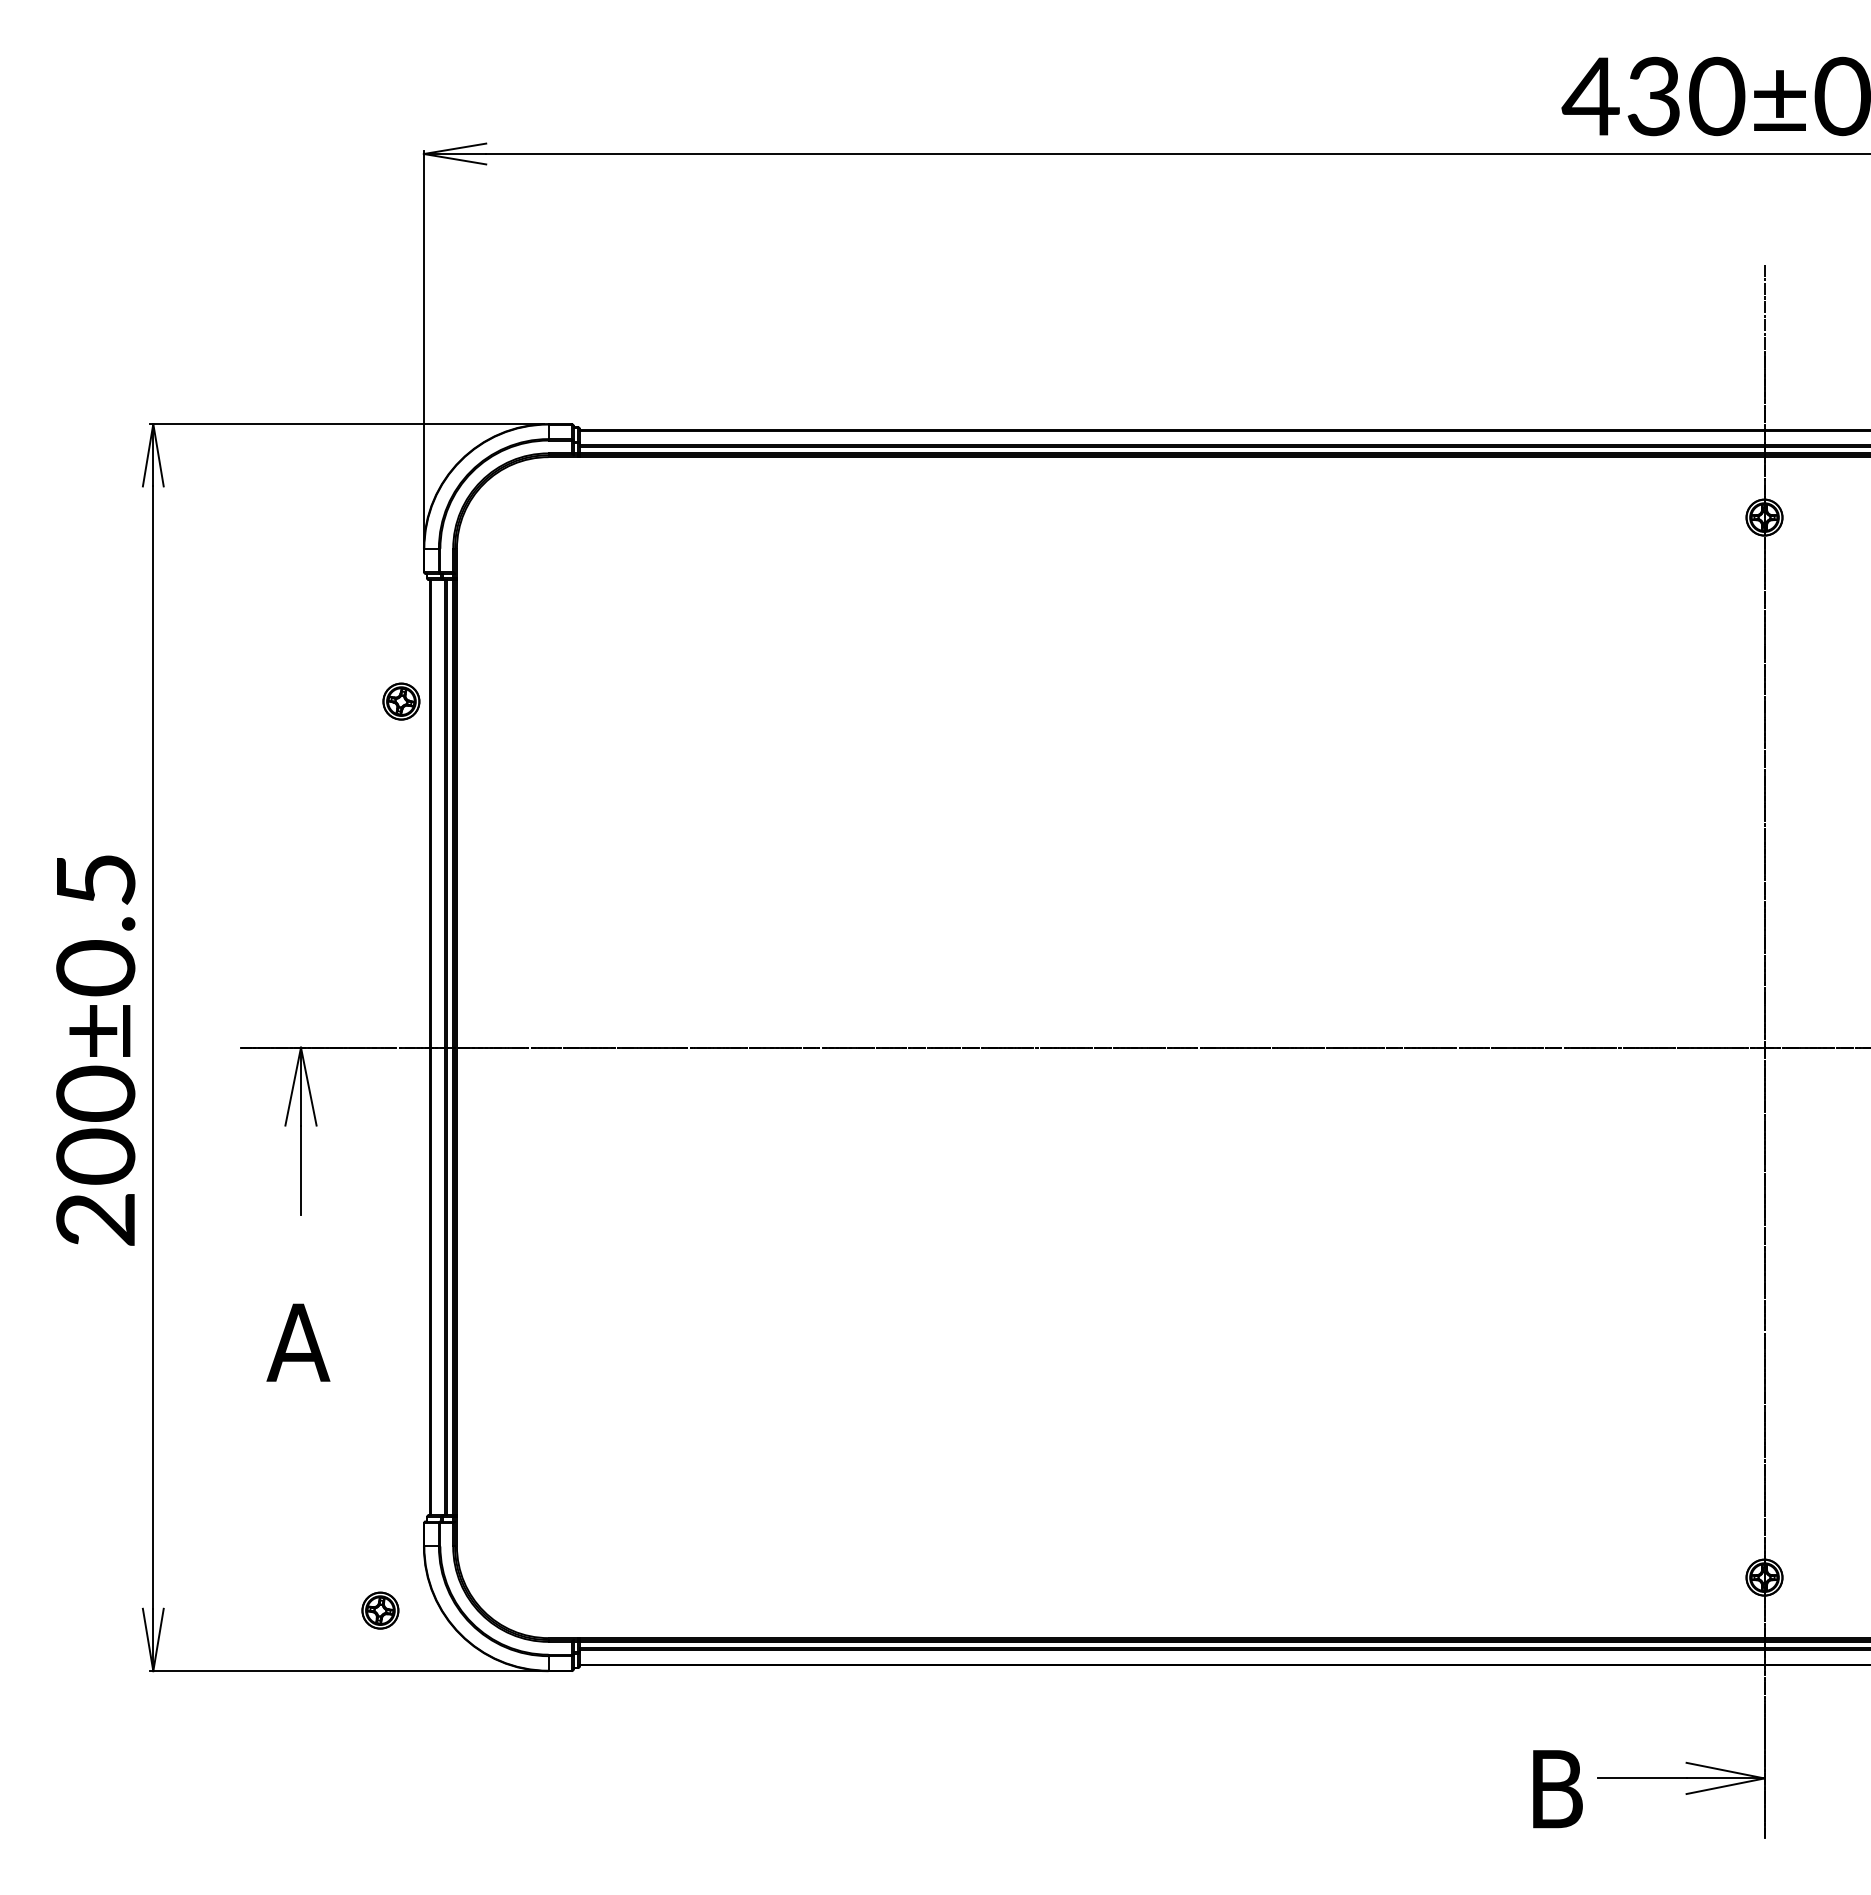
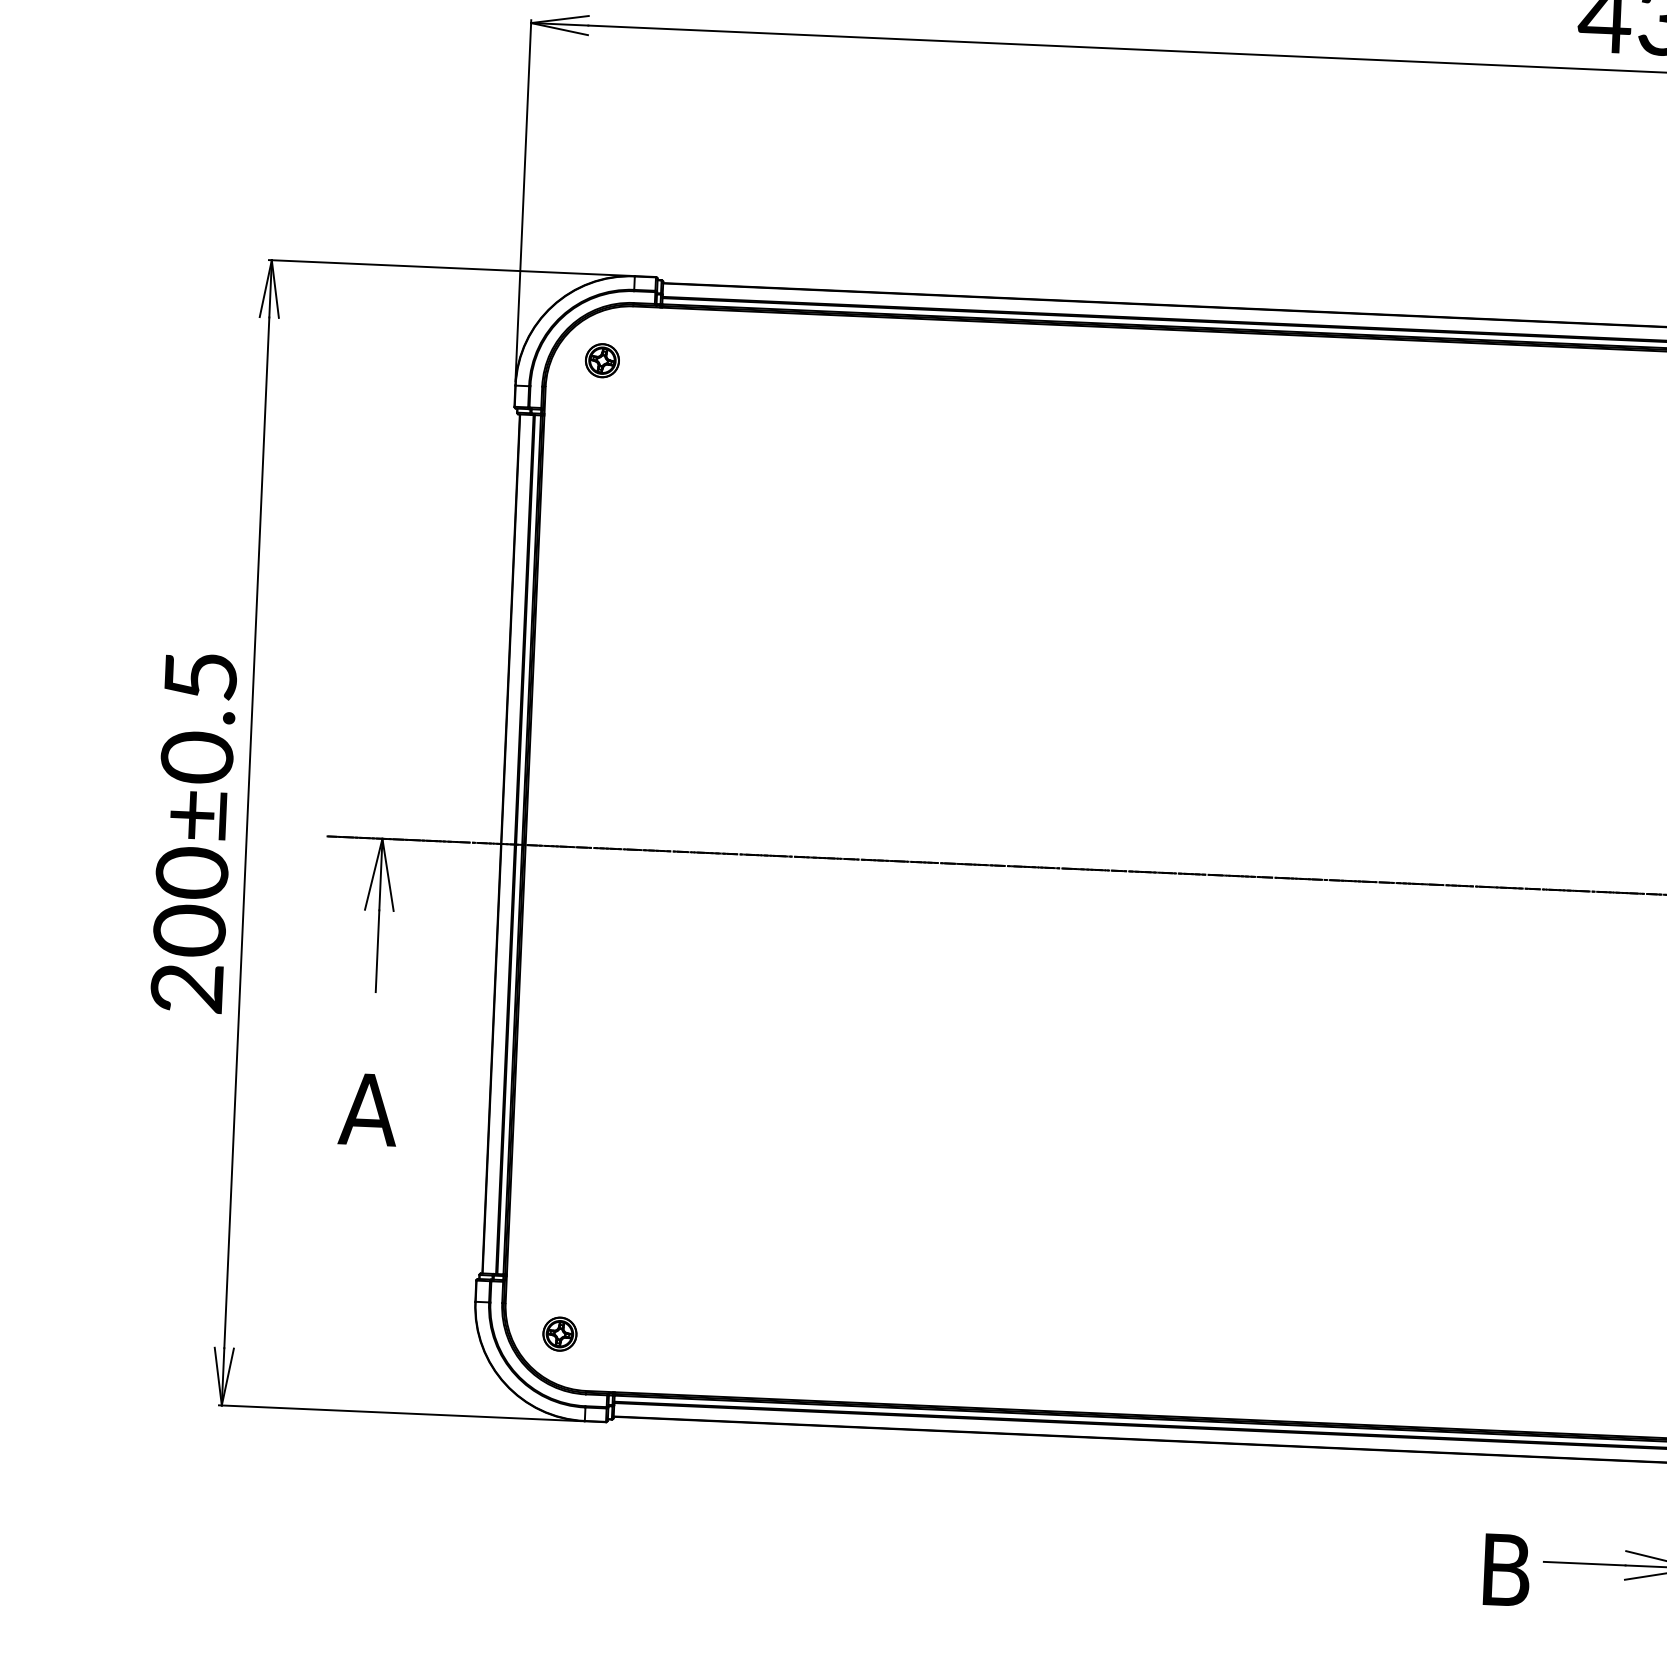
part: (401, 701) -> (602, 360), moved
part: (380, 1610) -> (560, 1334), moved

